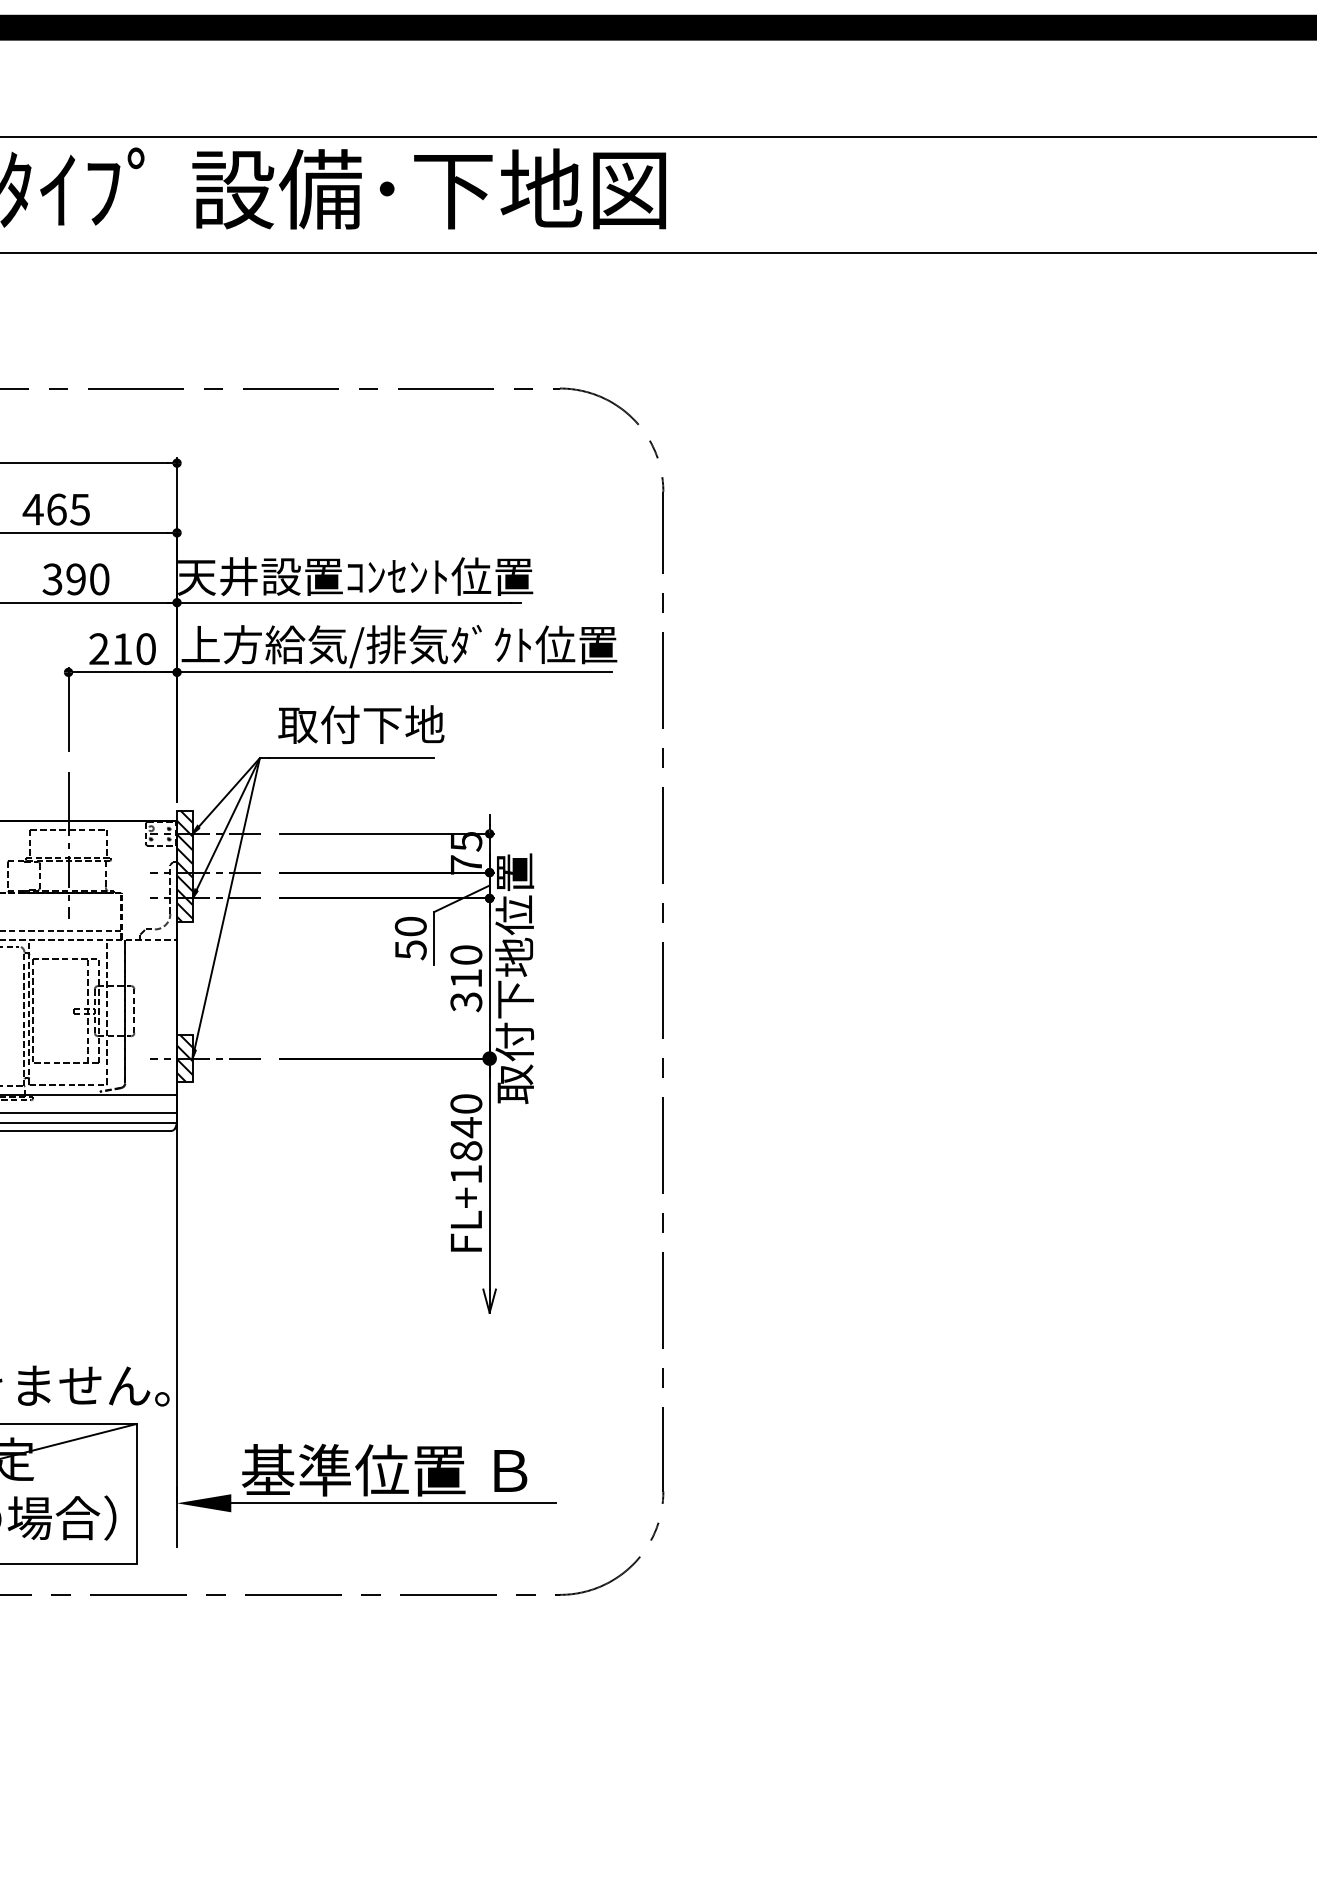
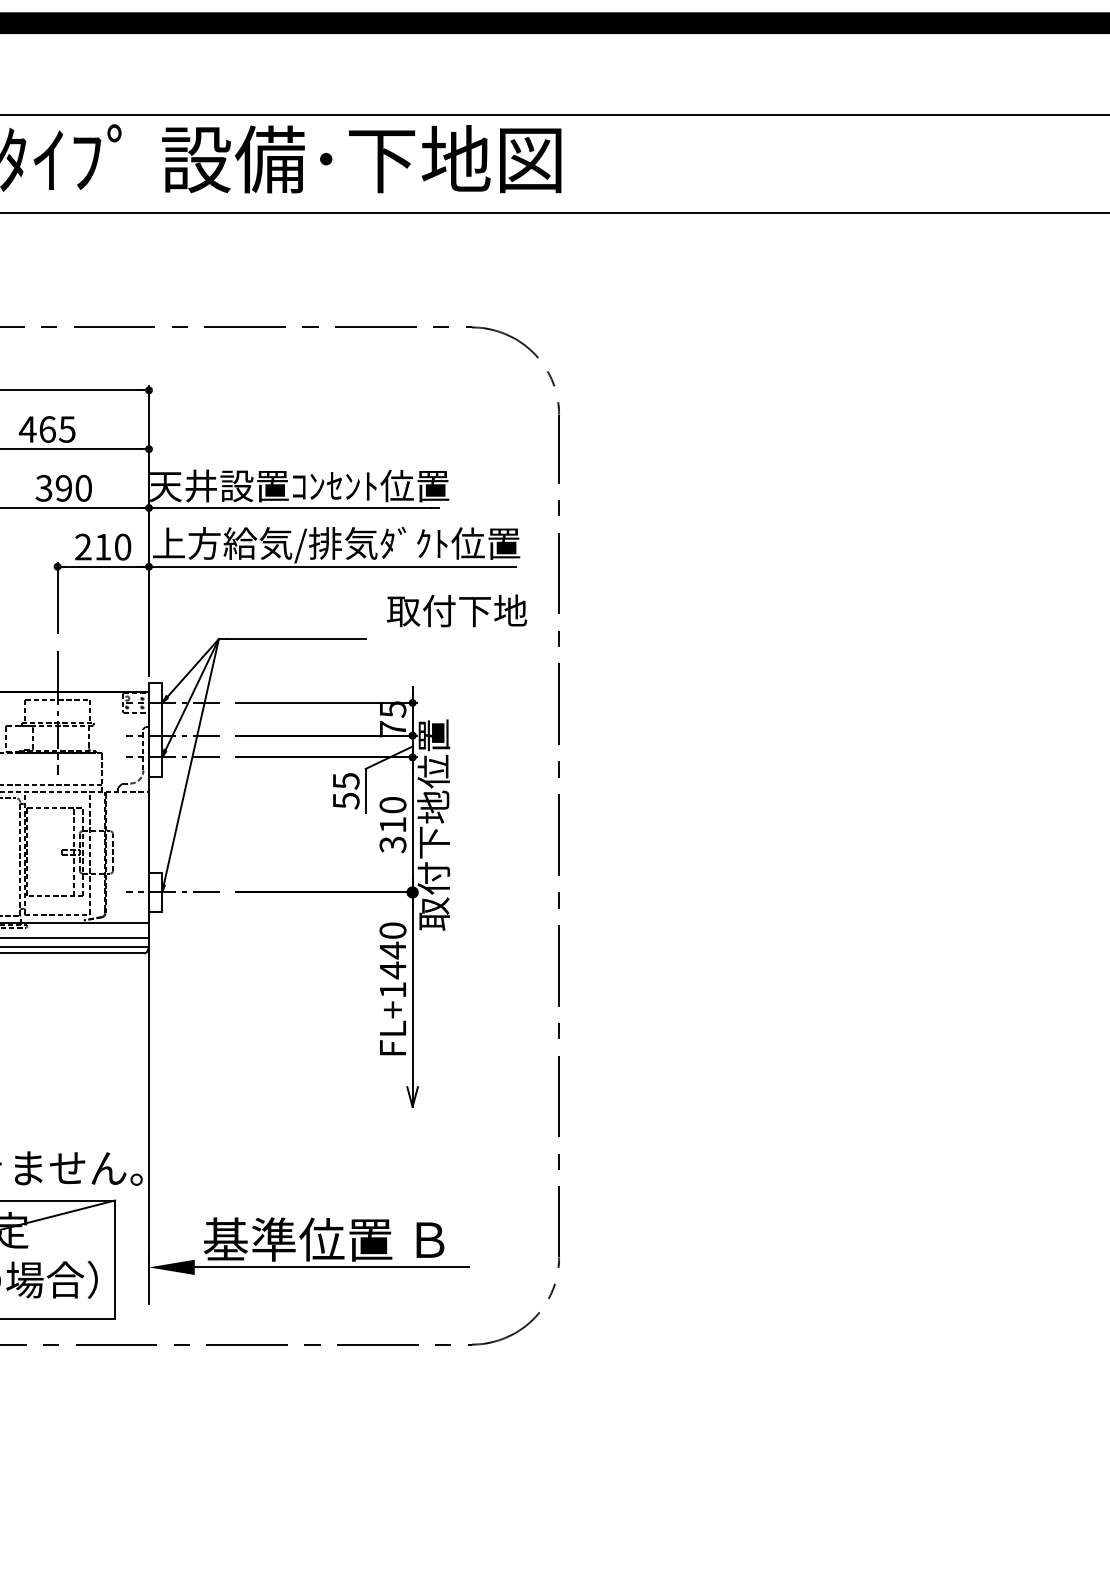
text: (361, 724) -> (457, 610), moved
hatch: (184, 865) -> (155, 729), removed
text: (410, 926) -> (345, 781), 50 -> 55
hatch: (184, 1058) -> (155, 892), removed
text: (466, 1150) -> (393, 969), FL+1840 -> FL+1440

